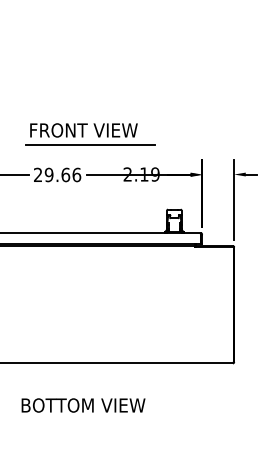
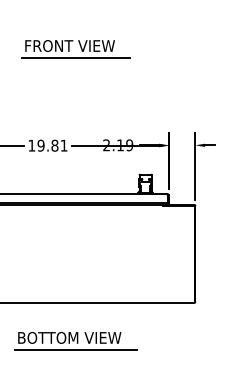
part: (96, 132) -> (80, 47), moved
text: (57, 174) -> (48, 145), 29.66 -> 19.81
line: (90, 419) -> (75, 349), added

